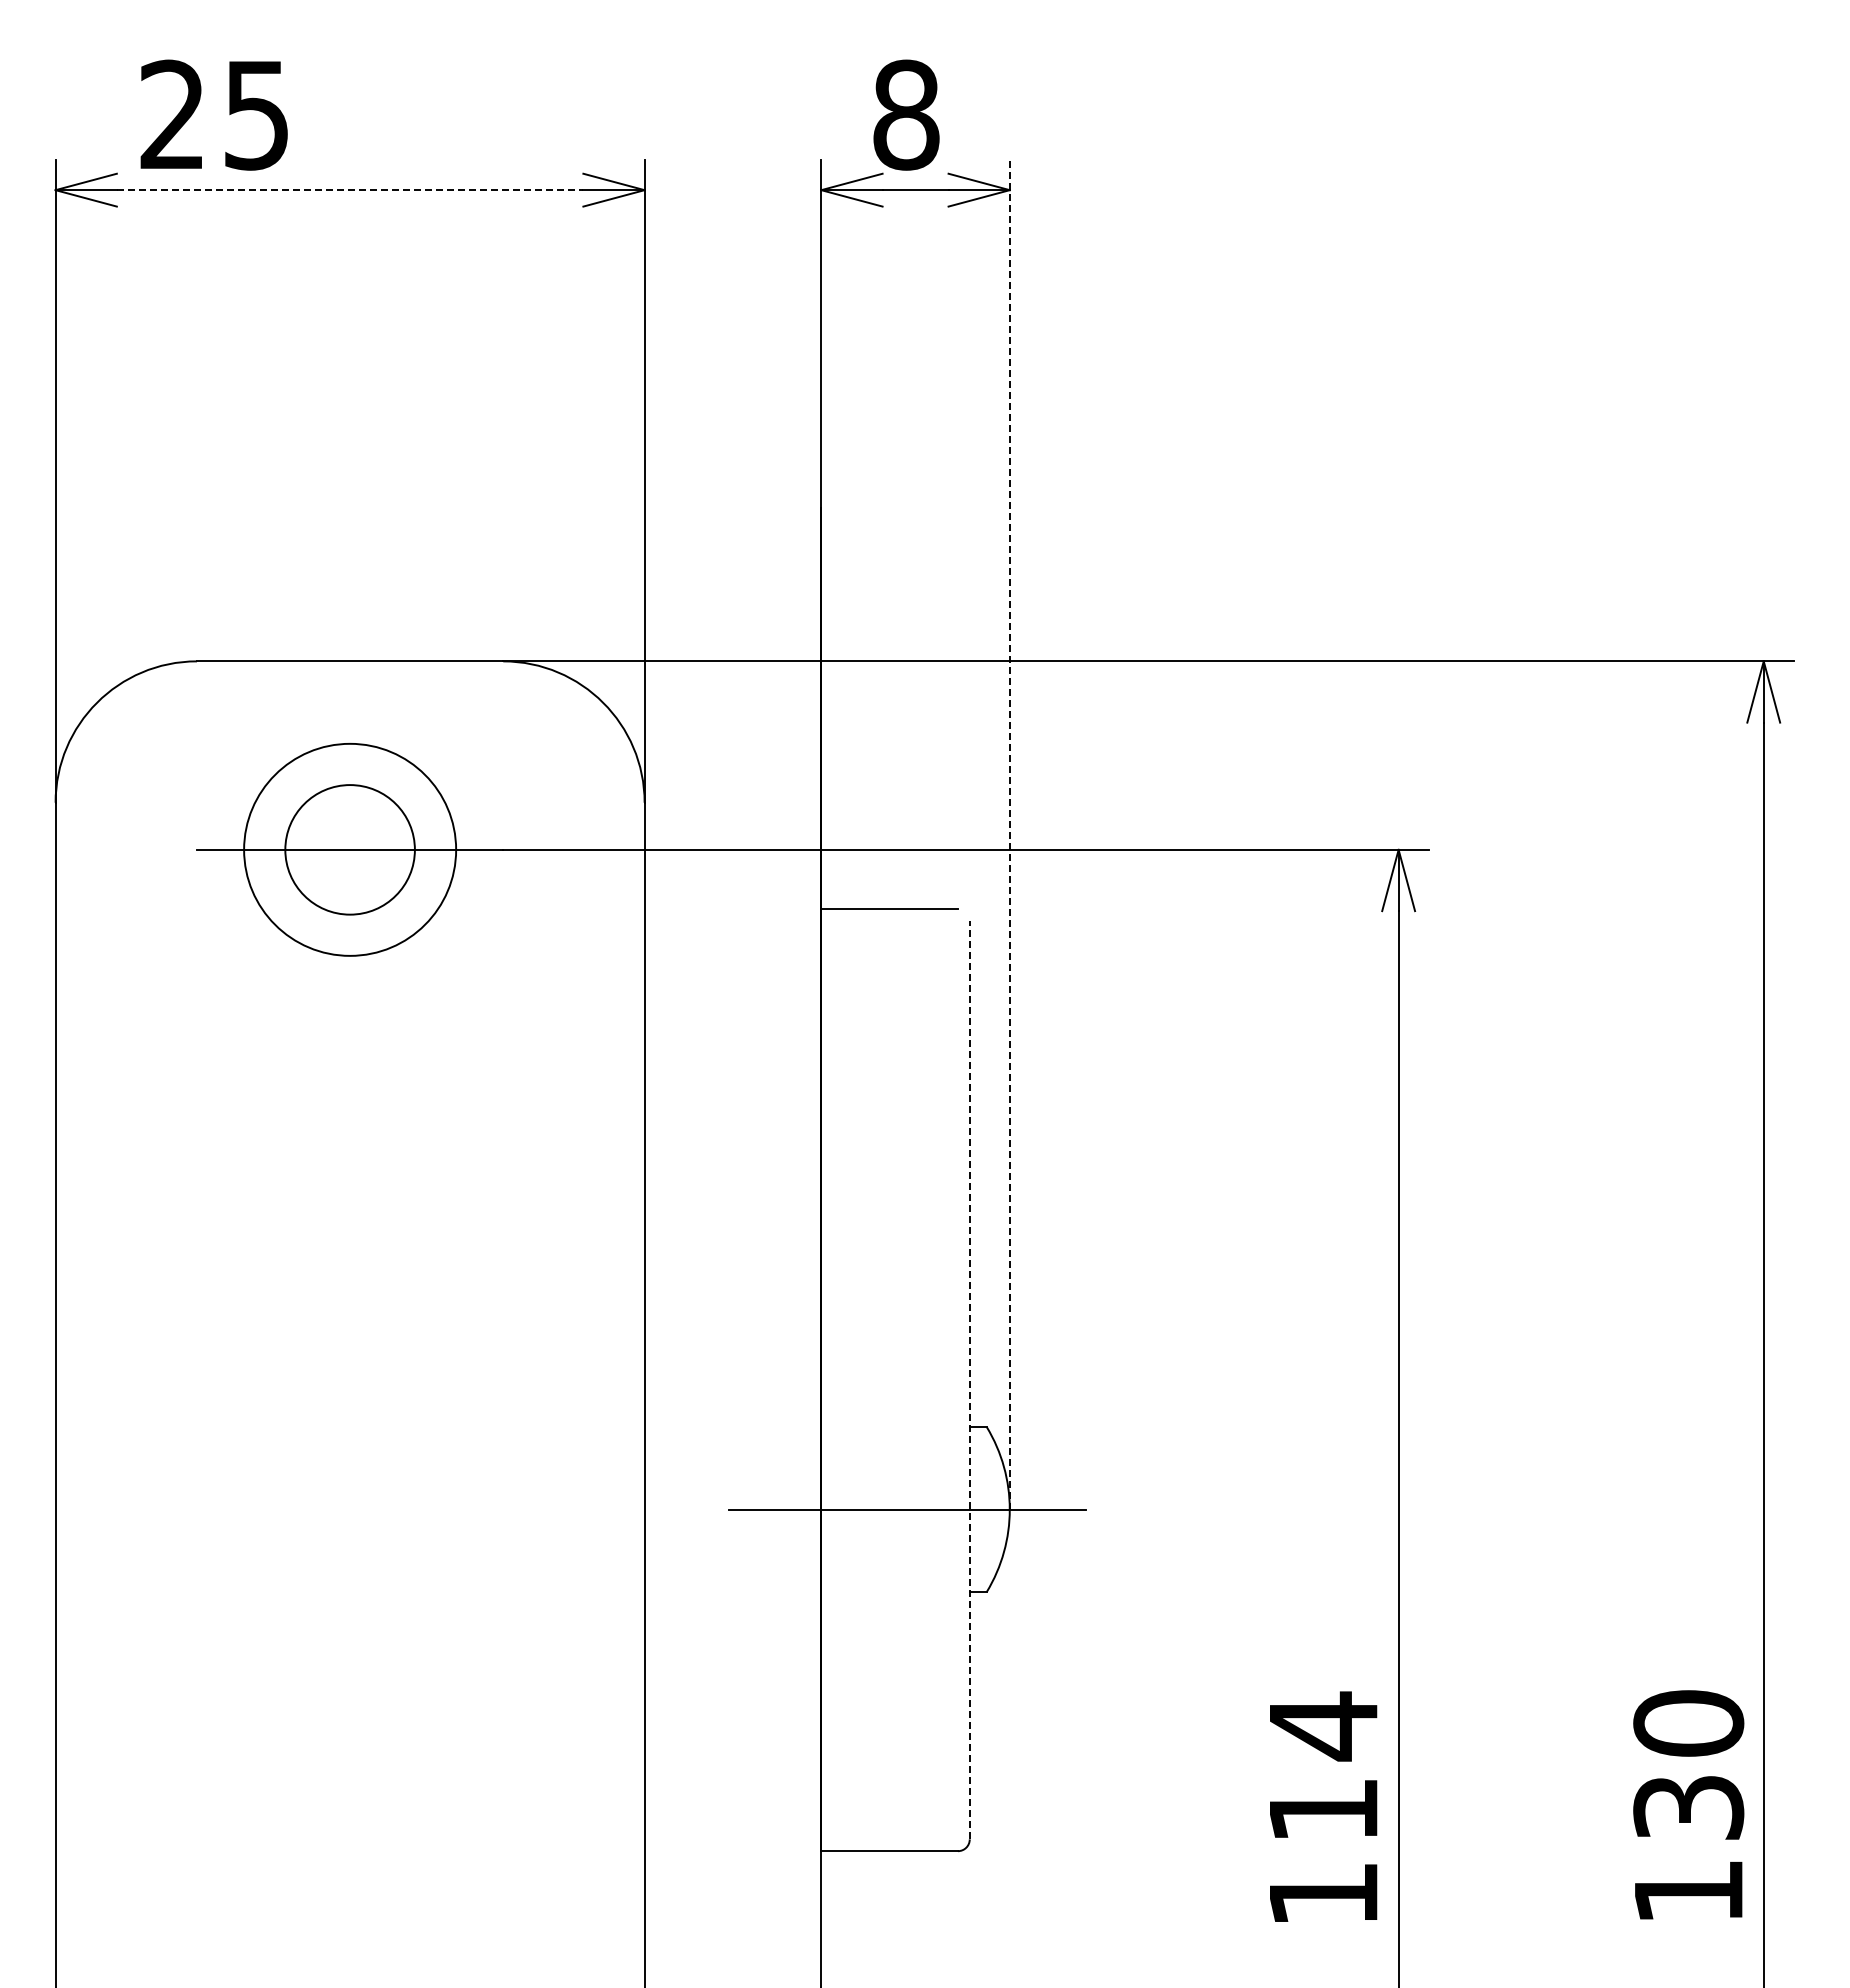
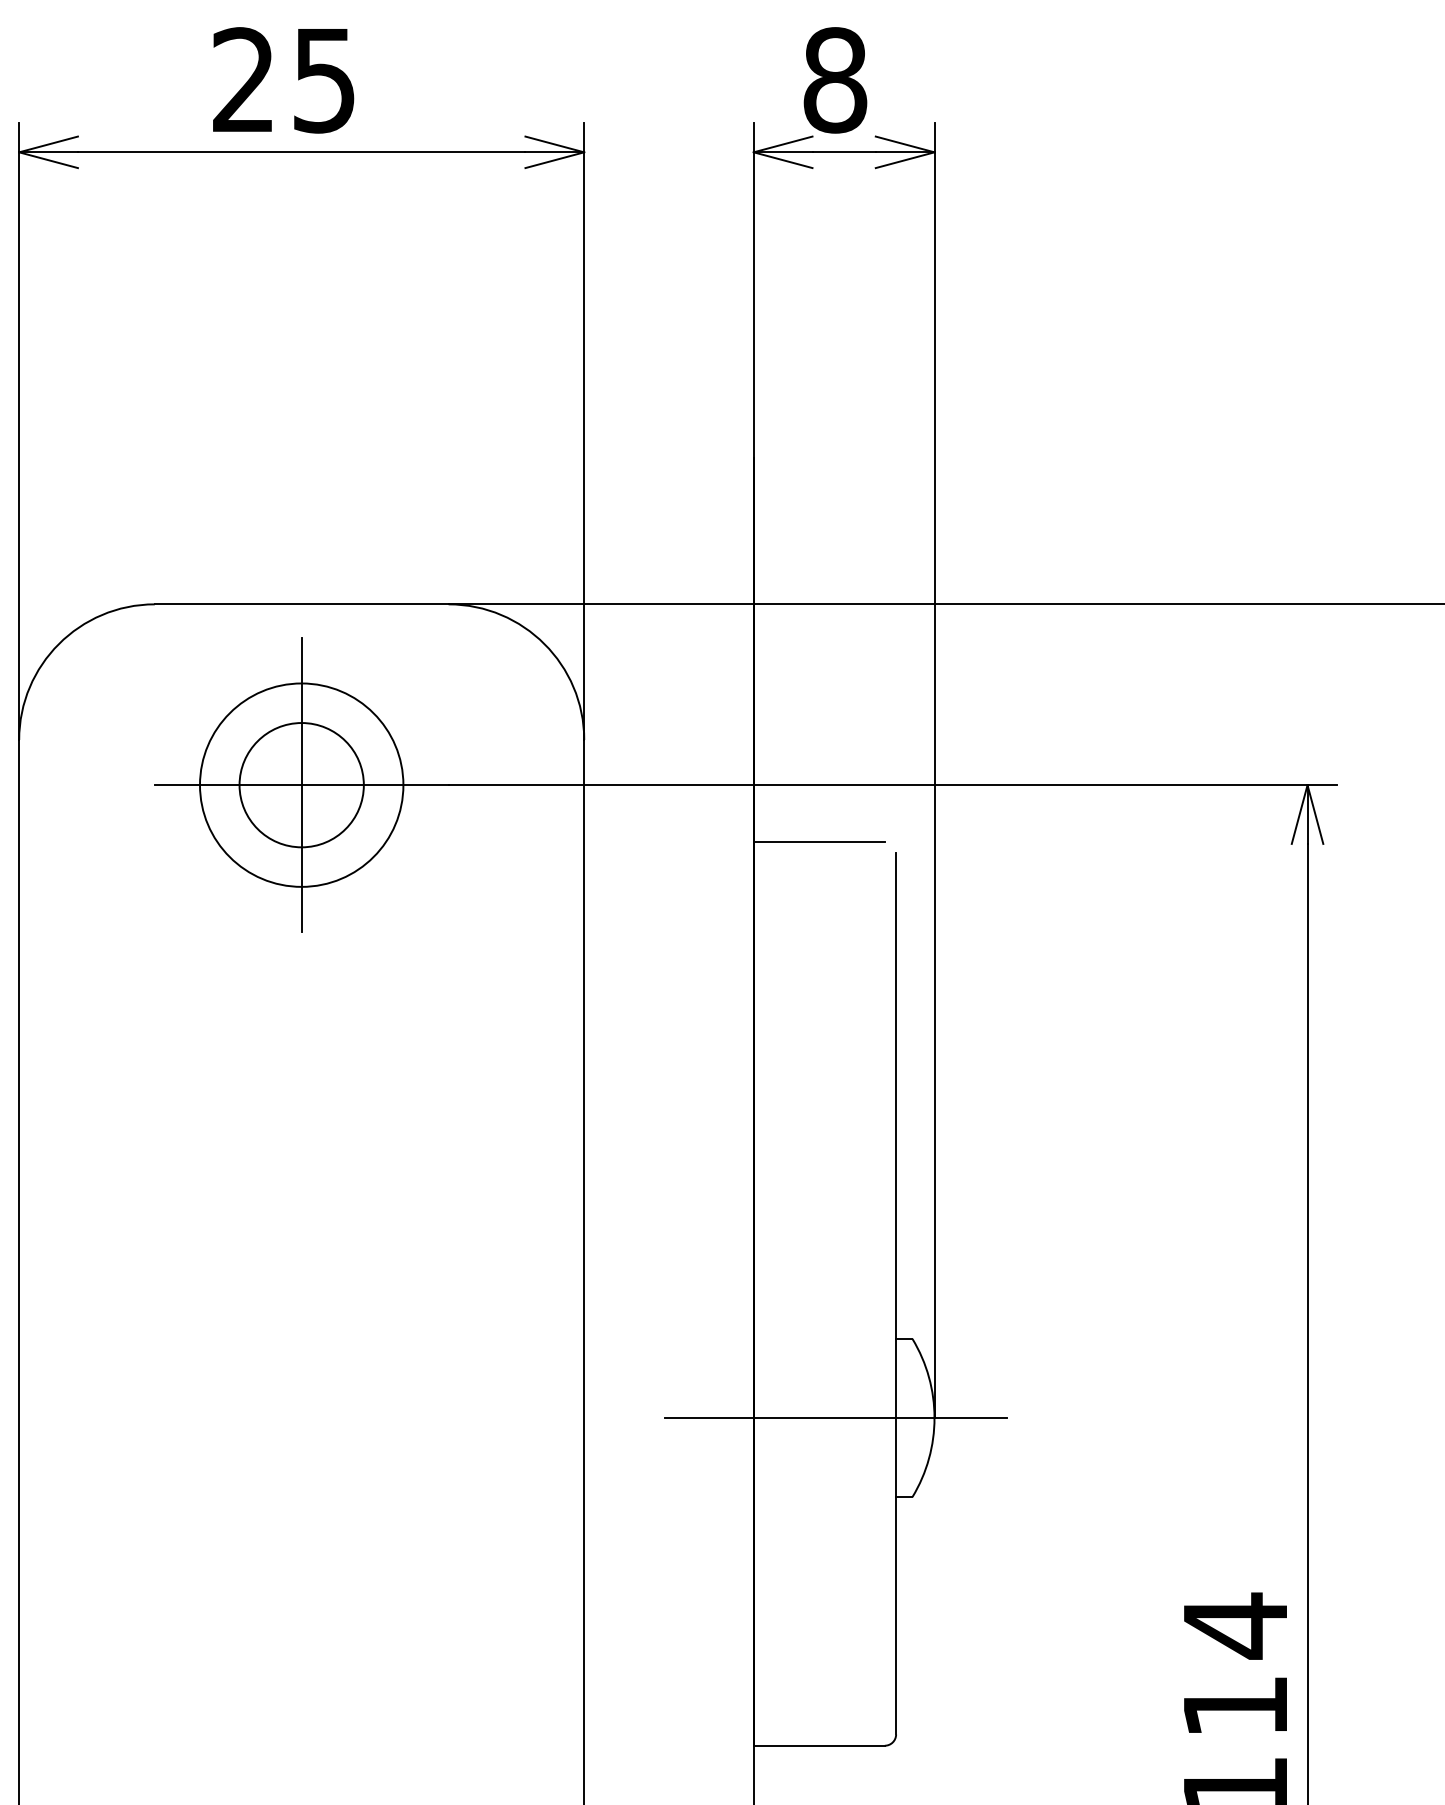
text: (213, 114) -> (282, 79), moved
line: (350, 190) -> (302, 152), dashed -> solid
line: (1009, 834) -> (934, 770), dashed -> solid
line: (350, 849) -> (302, 784), added
line: (969, 1379) -> (895, 1293), dashed -> solid

